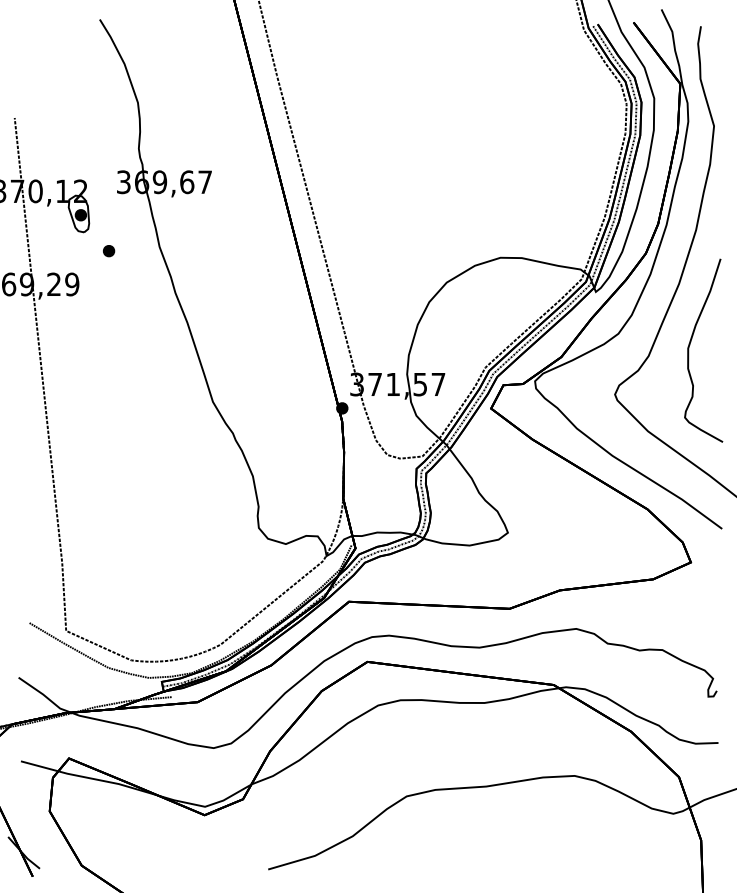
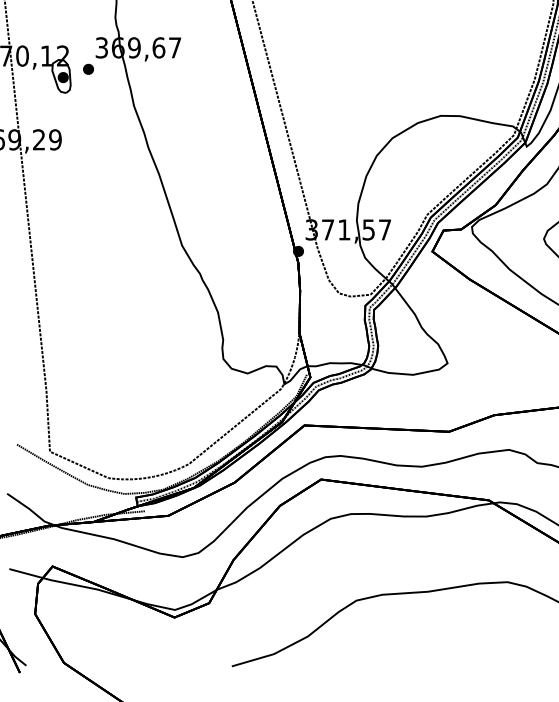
part: (109, 251) -> (88, 69), moved

